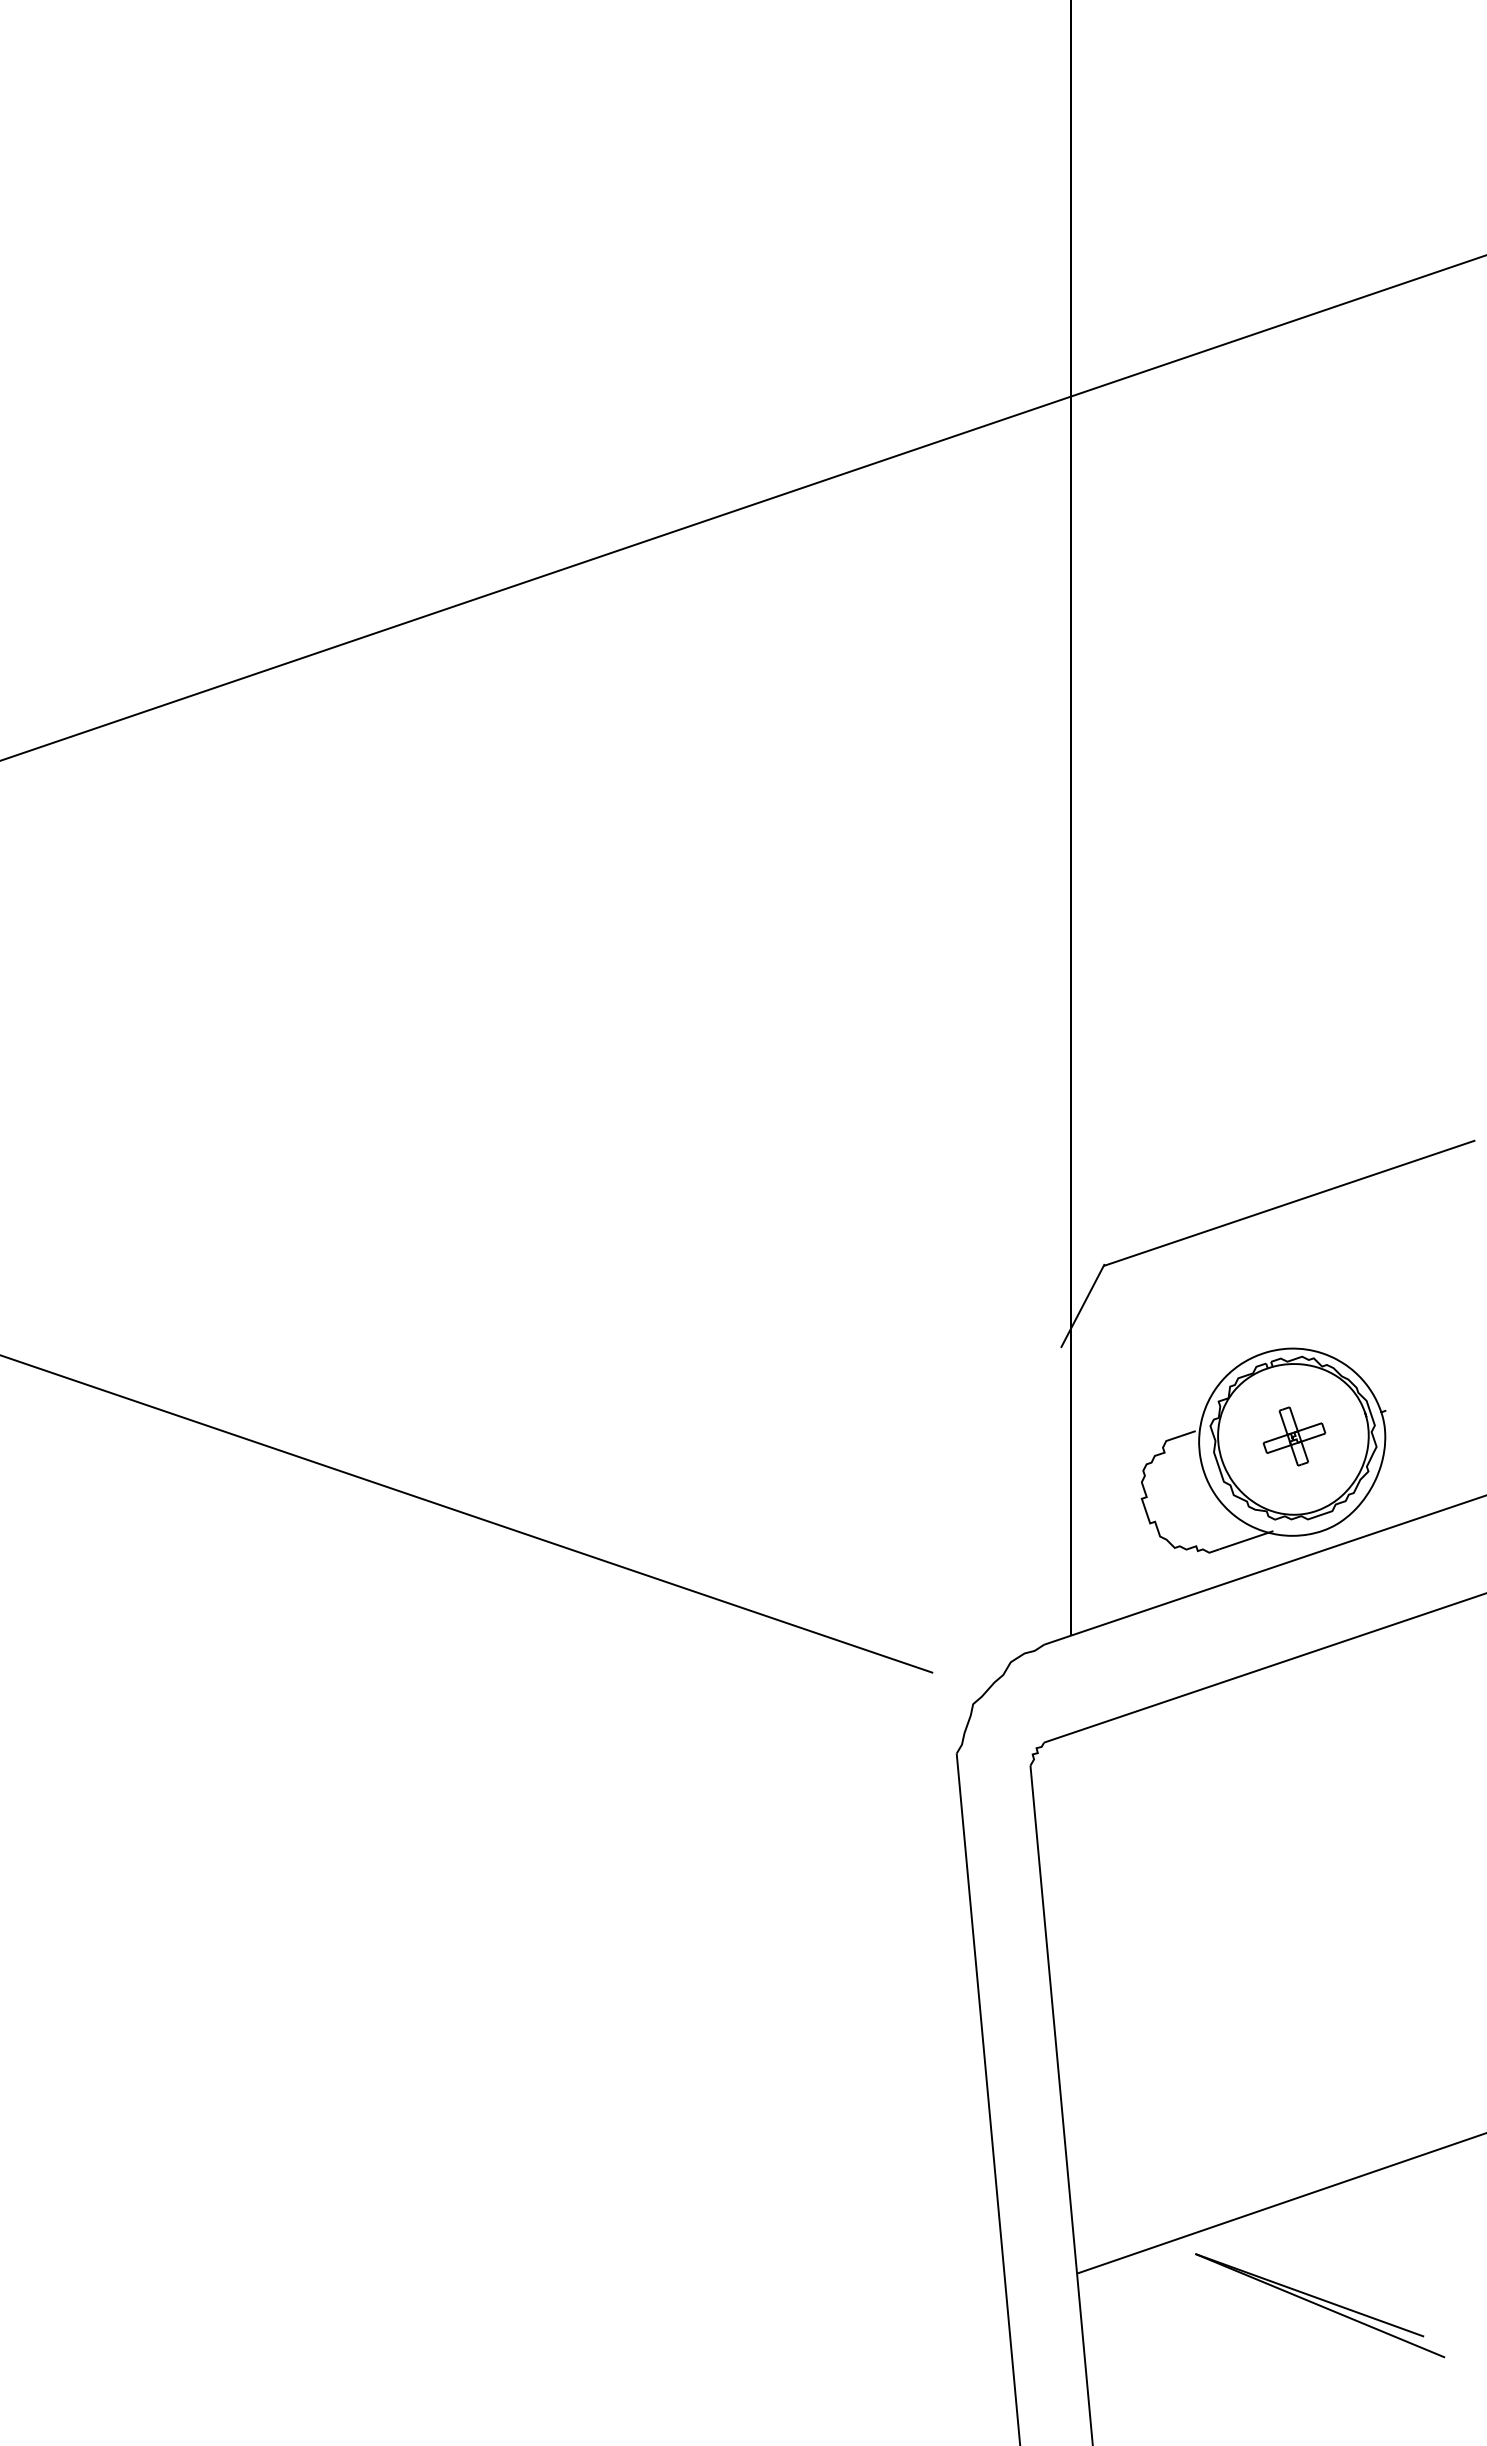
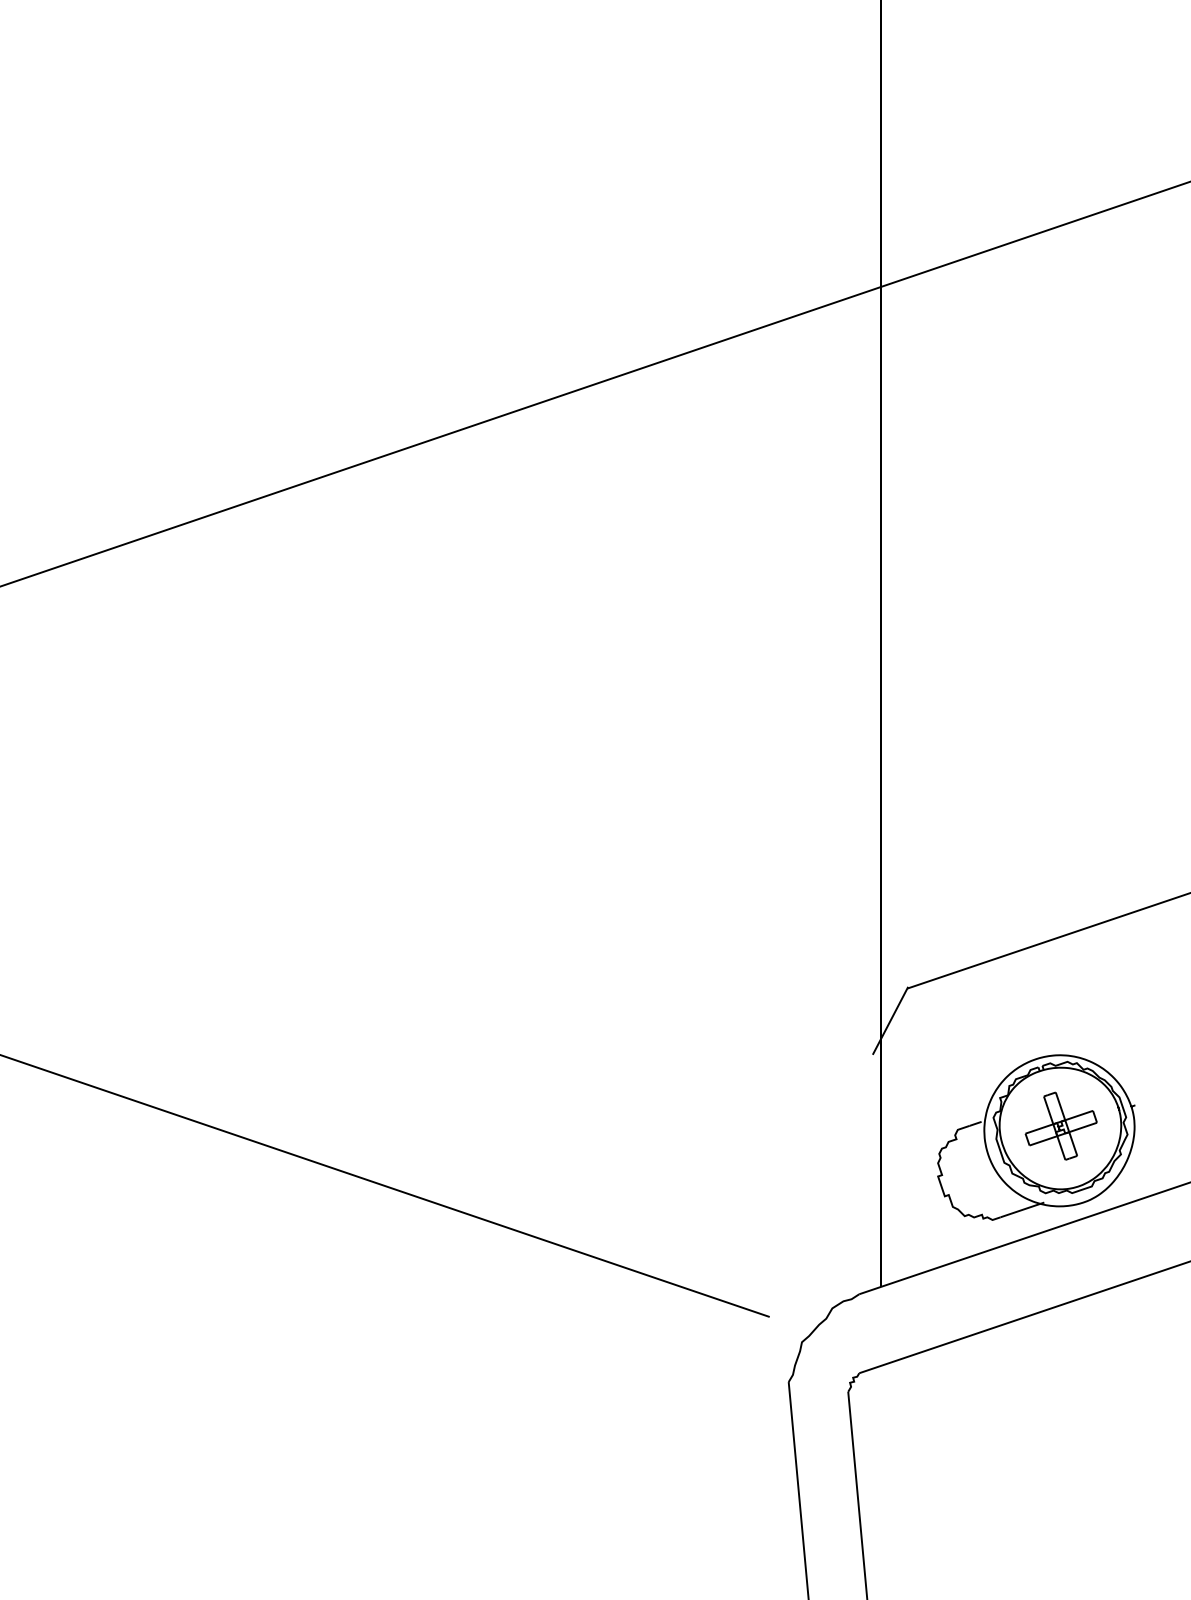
part: (1294, 1436) -> (1061, 1126), size x1.43

